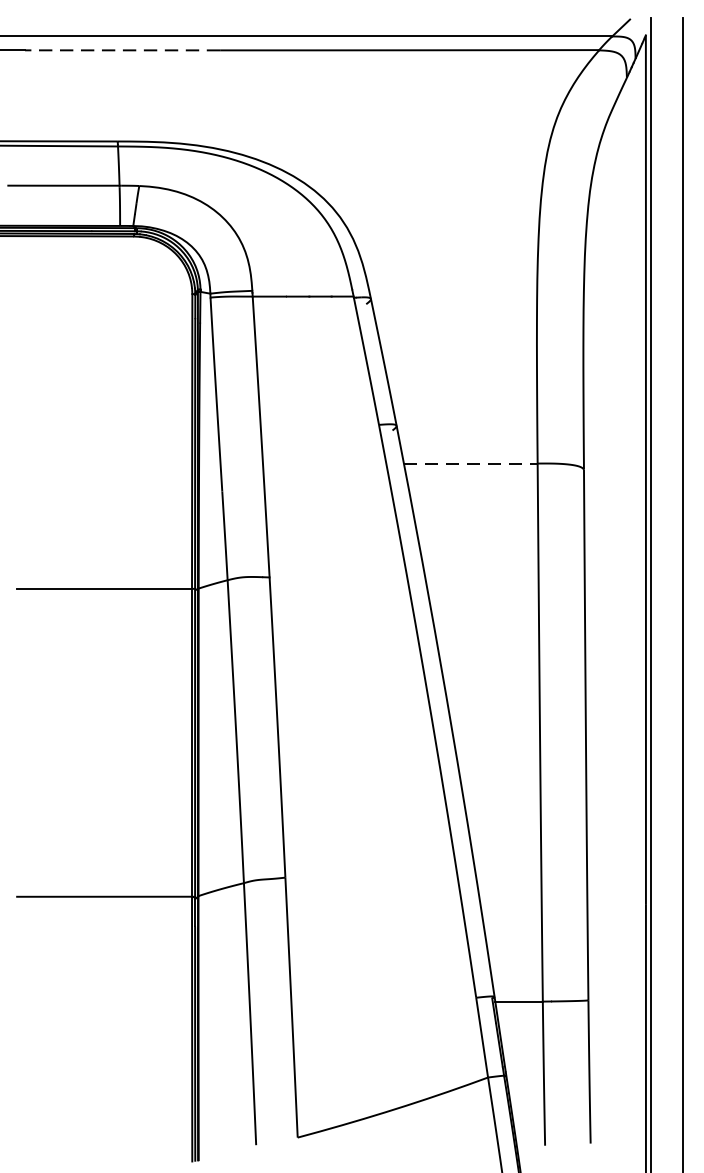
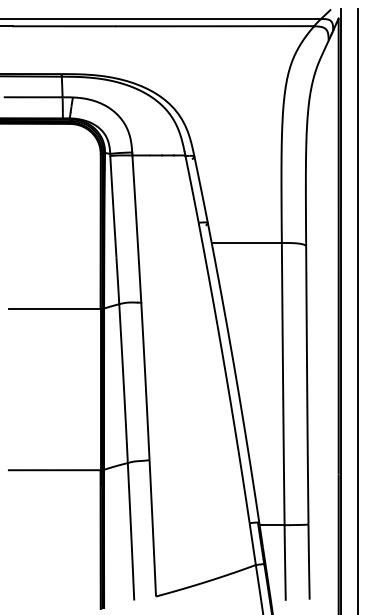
line: (121, 50) -> (63, 26), dashed -> solid
line: (472, 464) -> (247, 243), dashed -> solid

